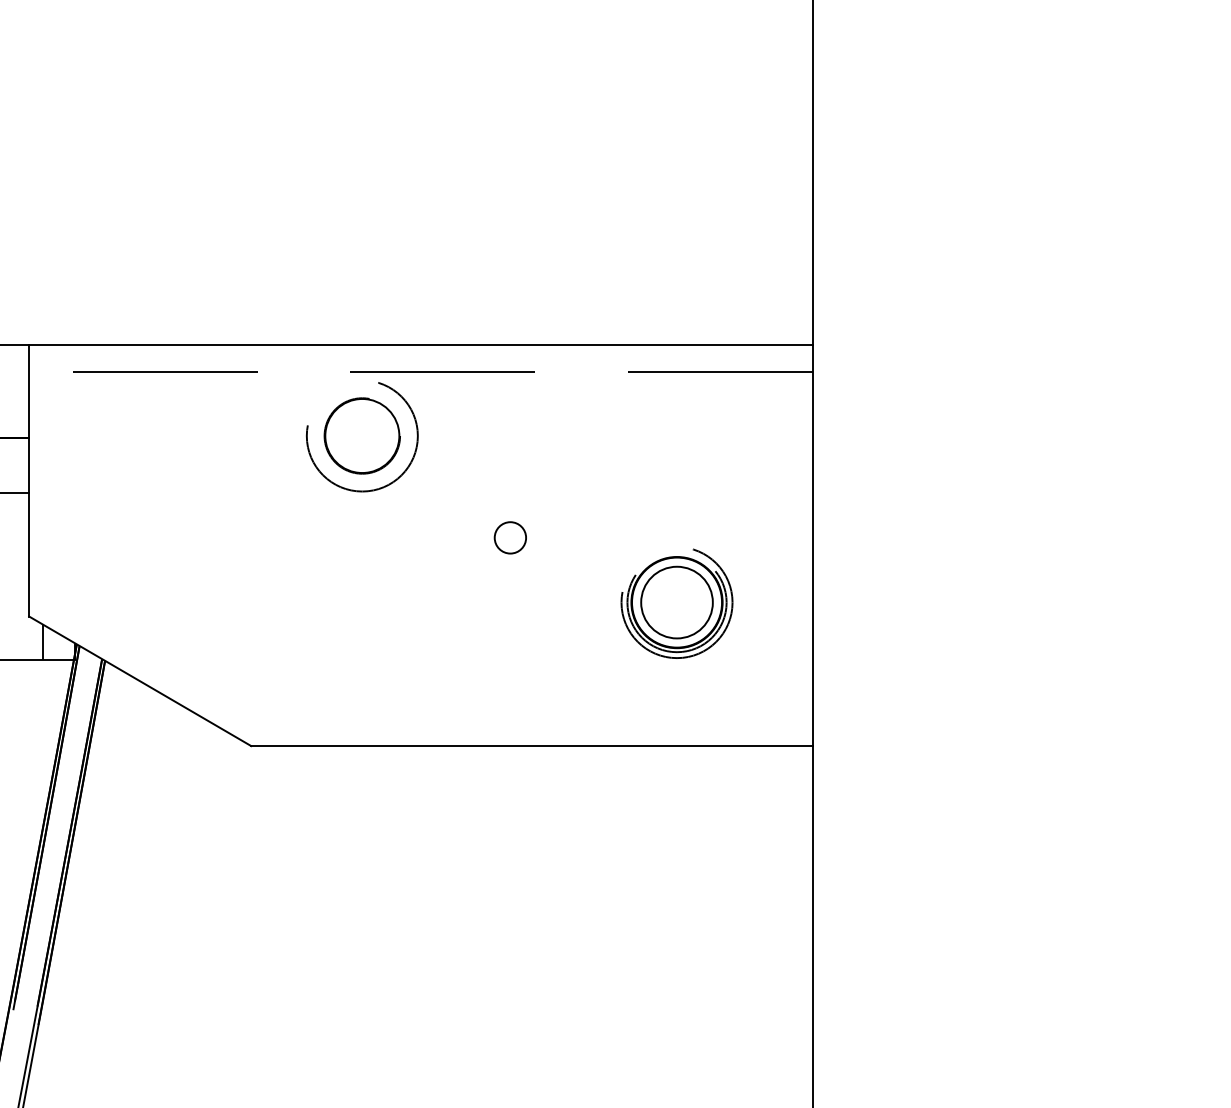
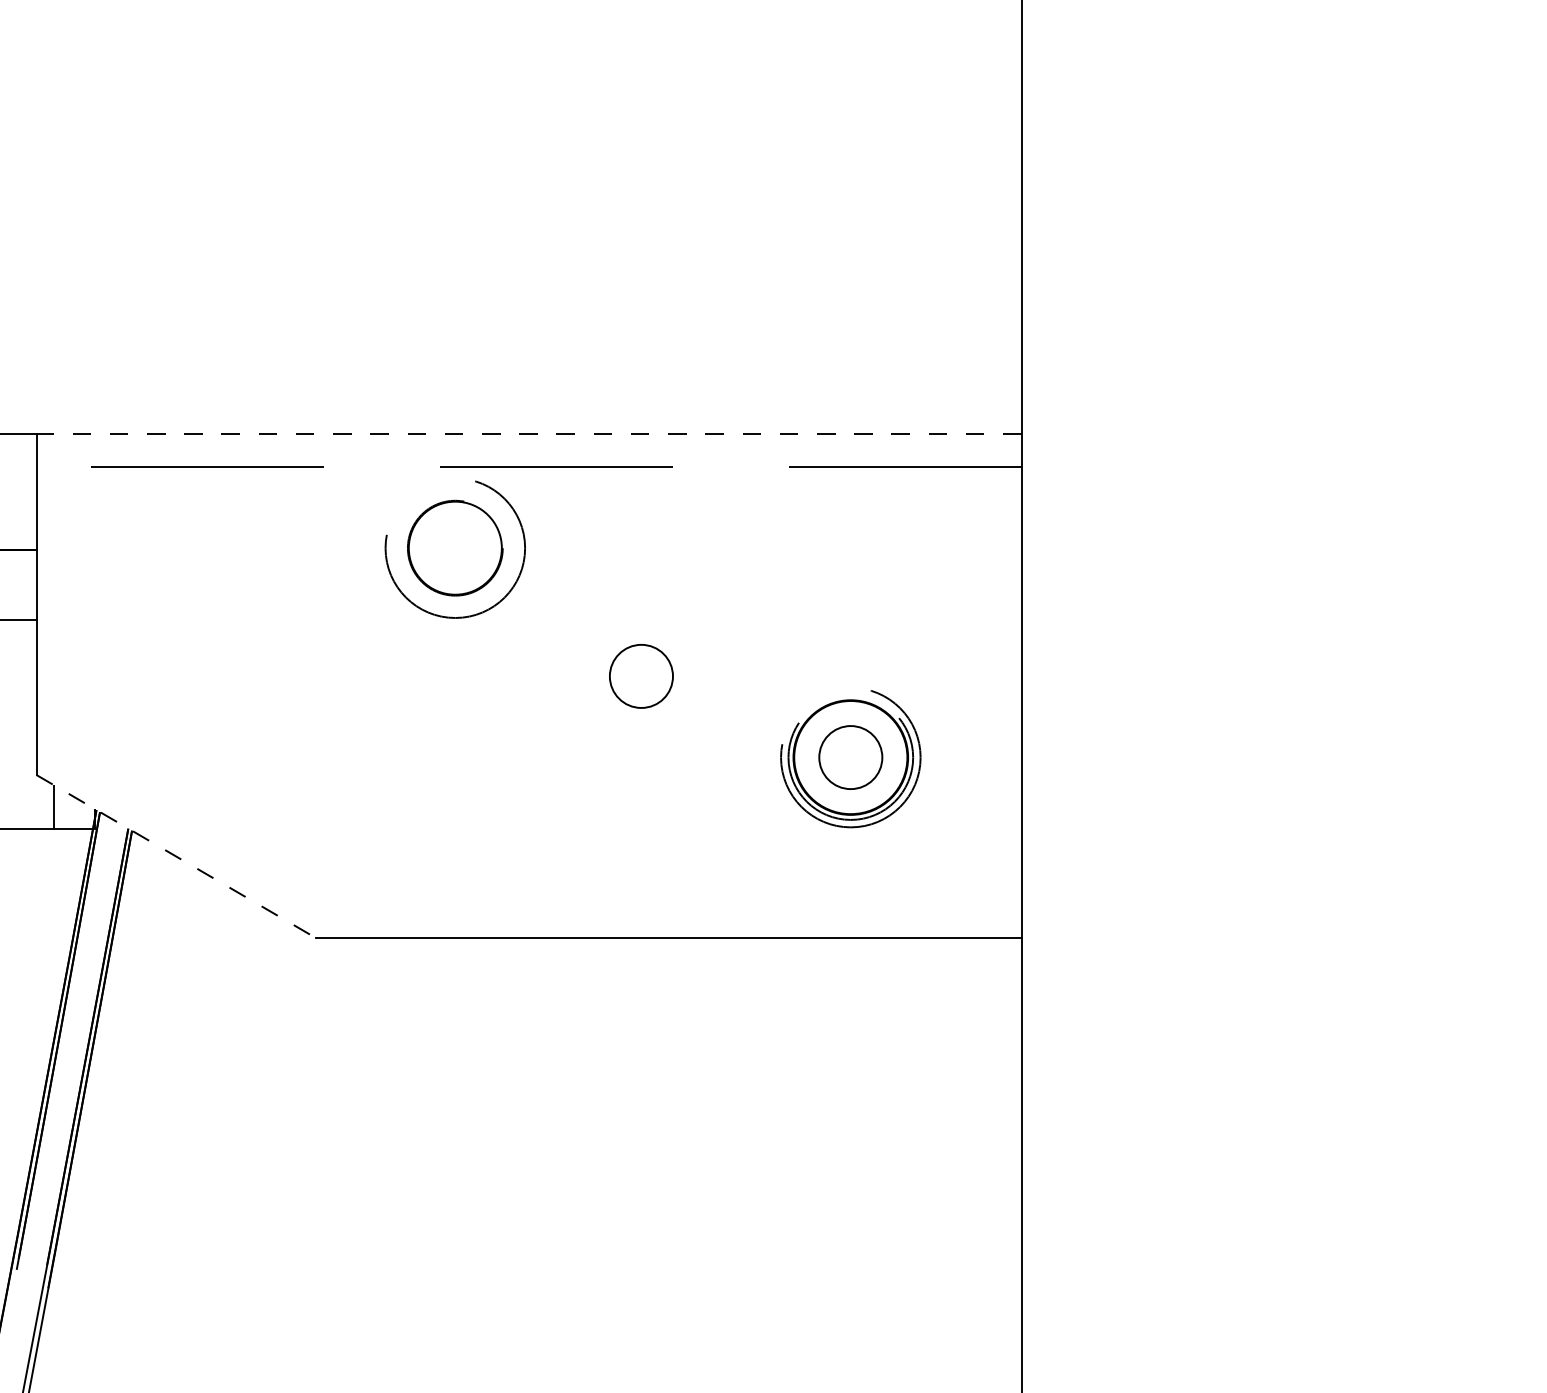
line: (421, 344) -> (529, 433), solid -> dashed
circle: (510, 537) -> (641, 675), size x1.6
circle: (676, 602) -> (850, 757), size x0.7
line: (140, 681) -> (176, 856), solid -> dashed

